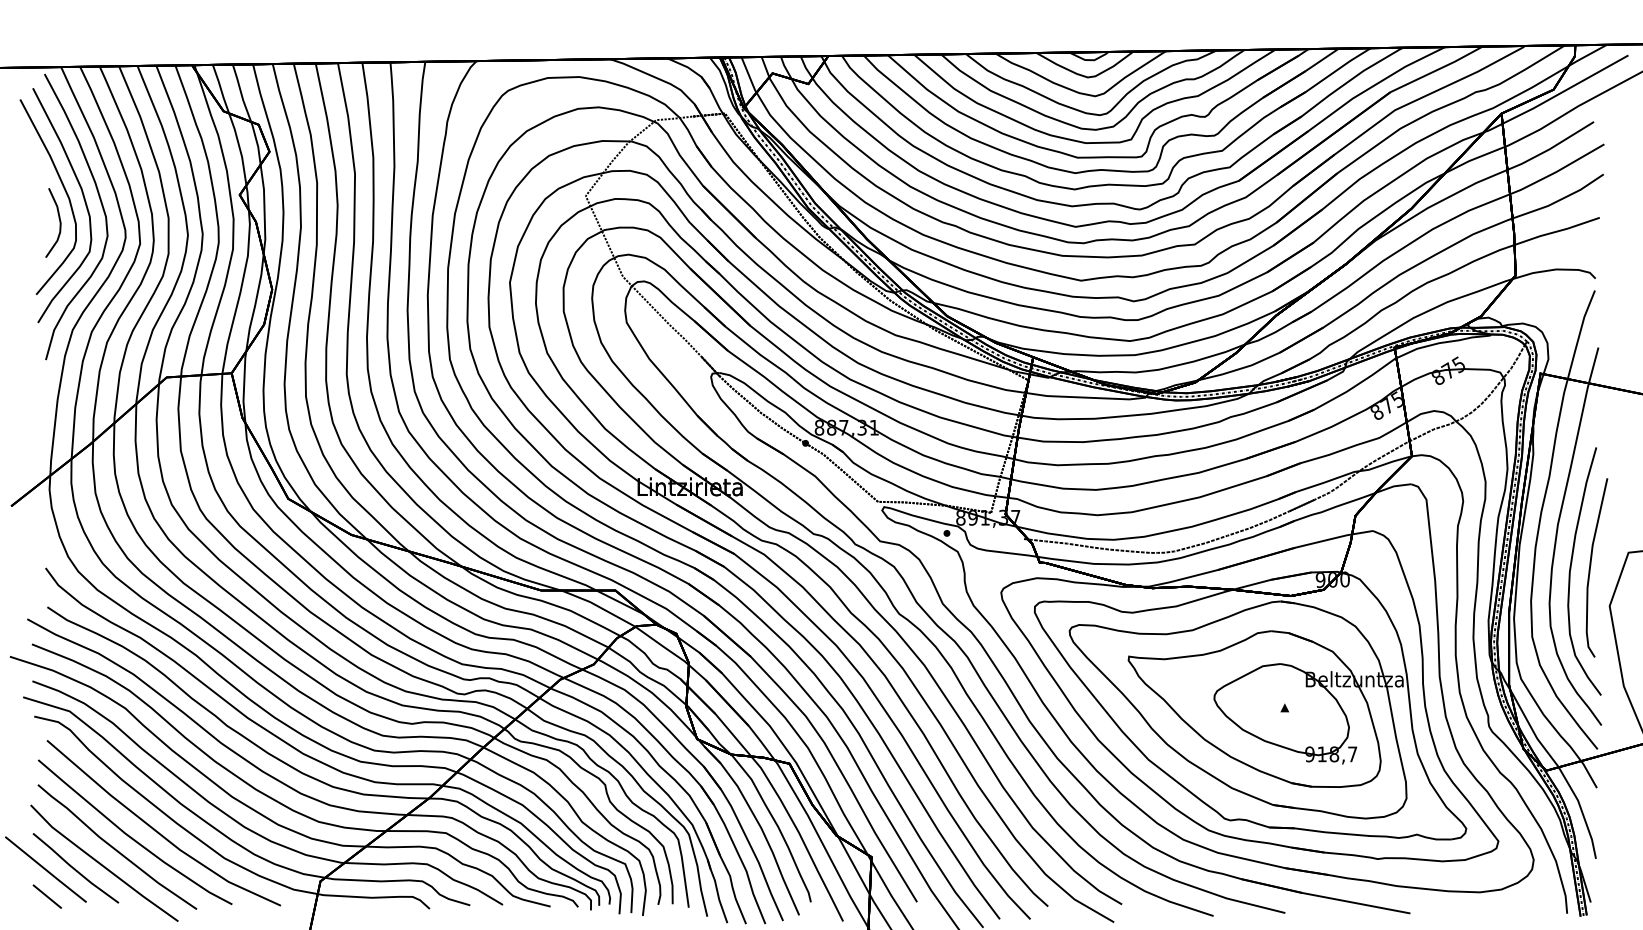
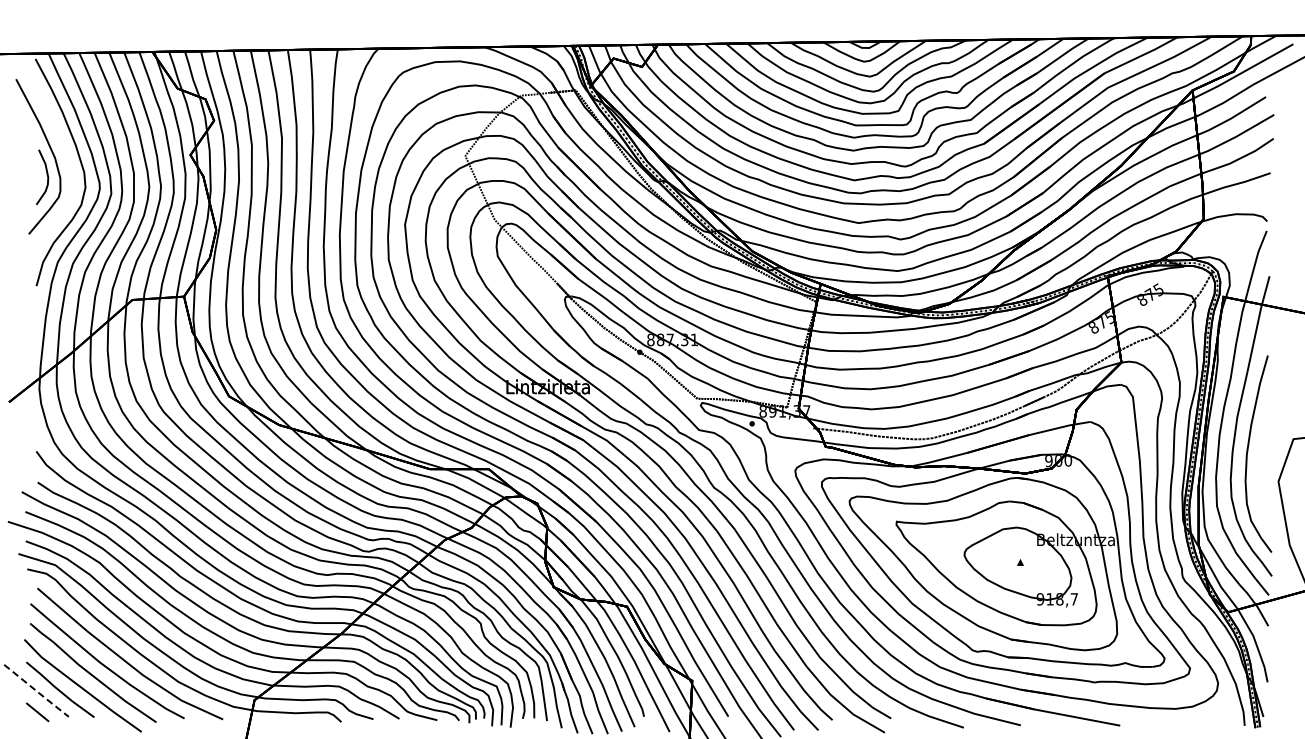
curve: (82, 196) -> (65, 156), removed
curve: (1592, 564) -> (1264, 448), removed
line: (47, 870) -> (37, 691), solid -> dashed

